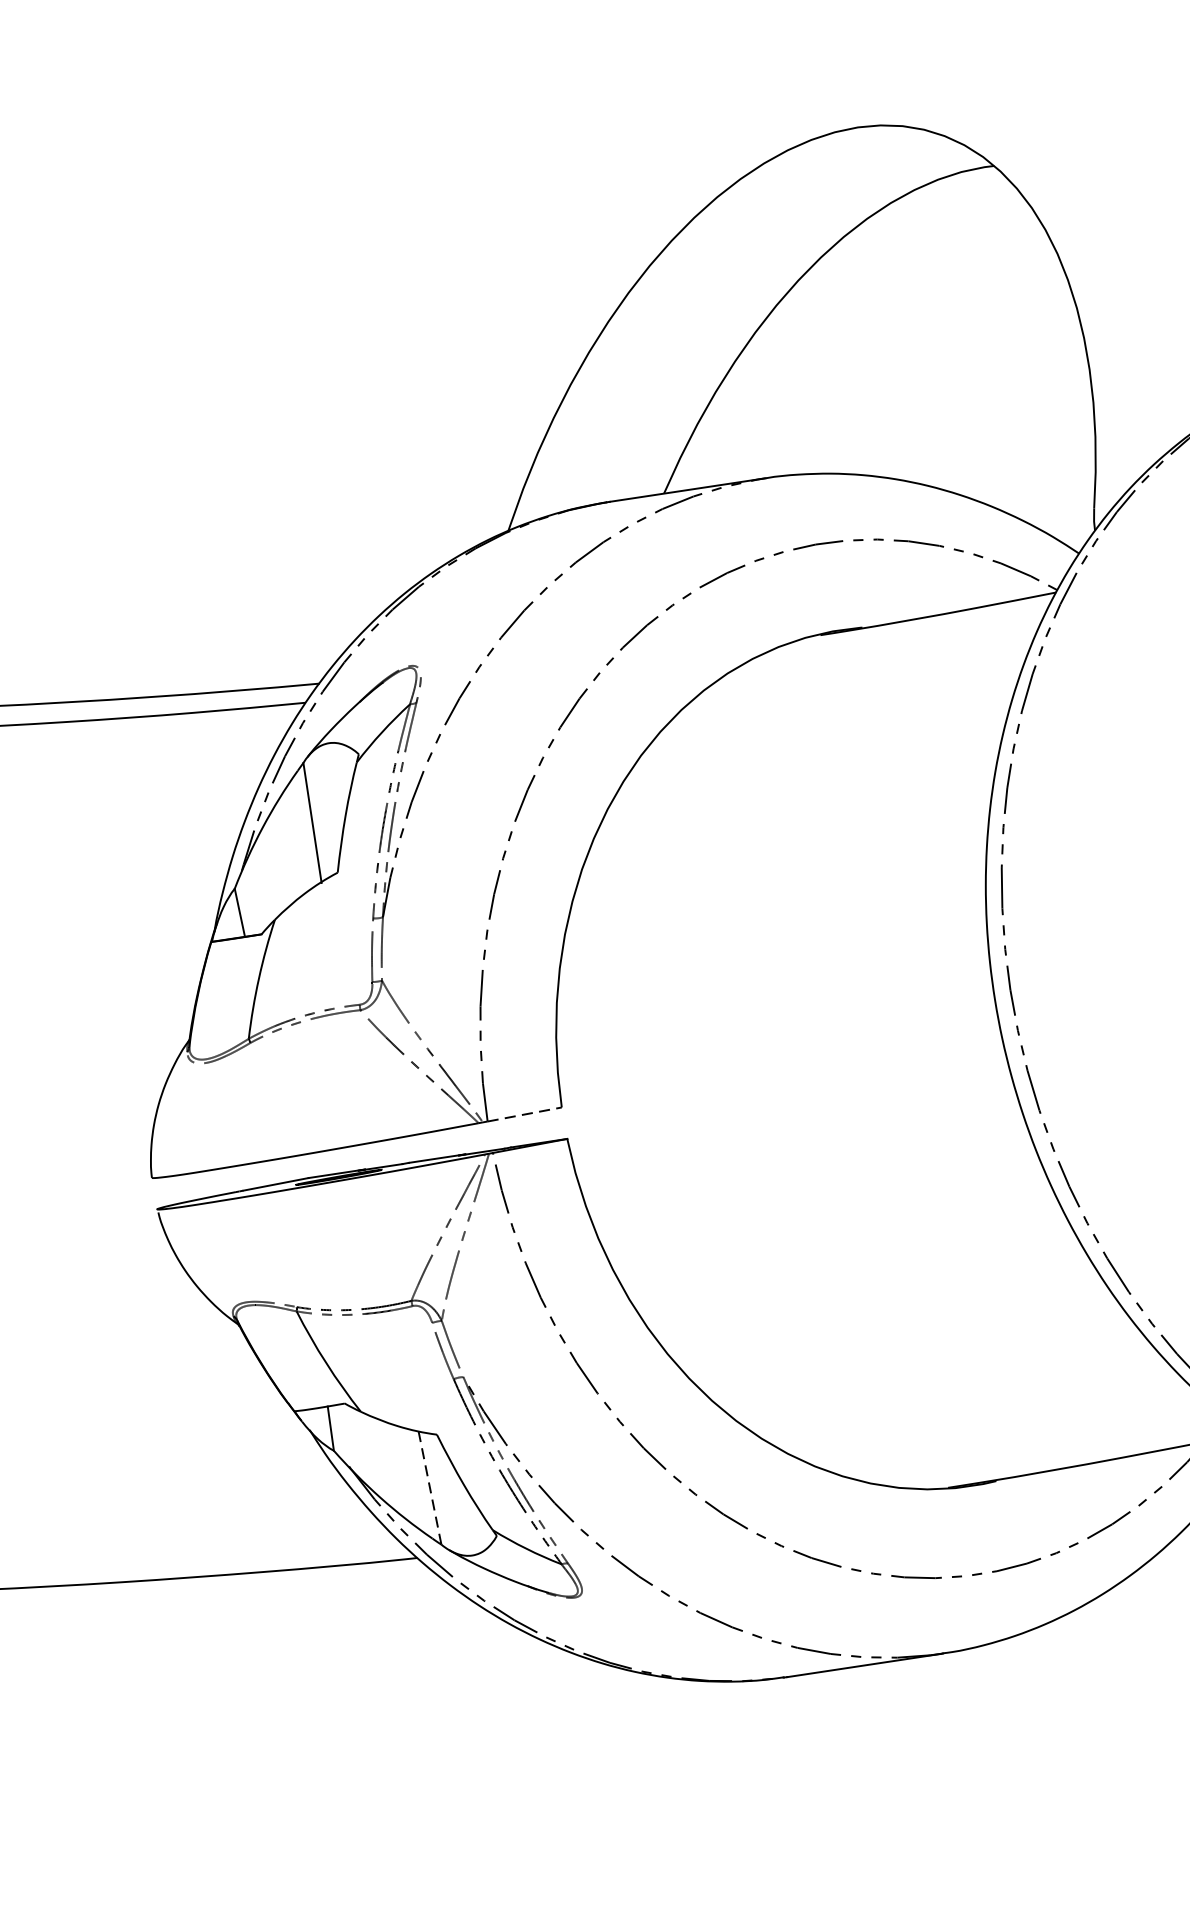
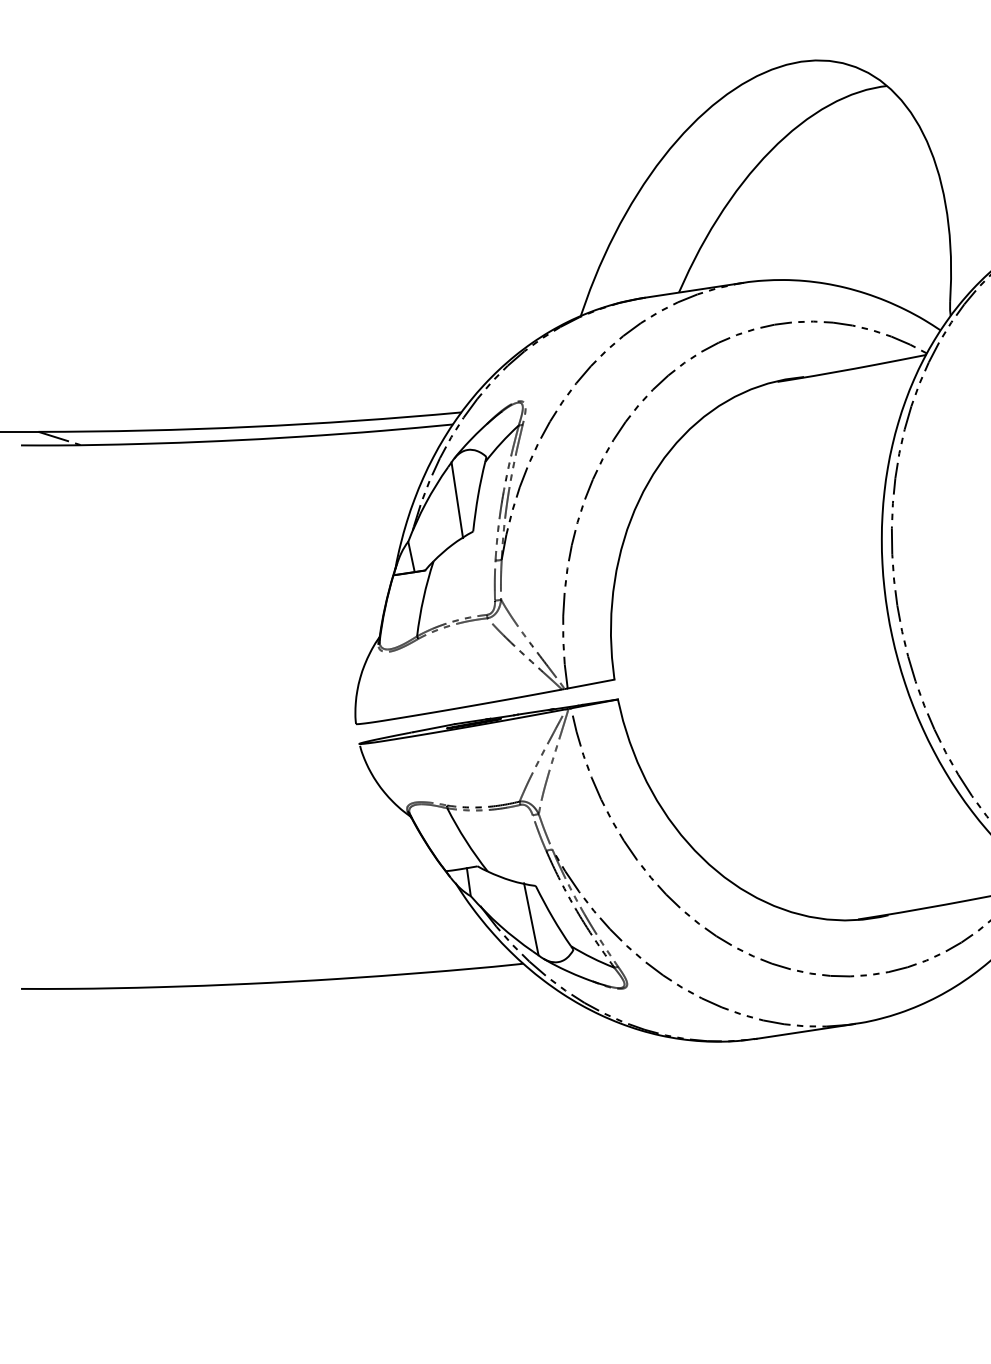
line: (525, 1115) -> (591, 684), dashed -> solid
line: (430, 1487) -> (531, 919), dashed -> solid

